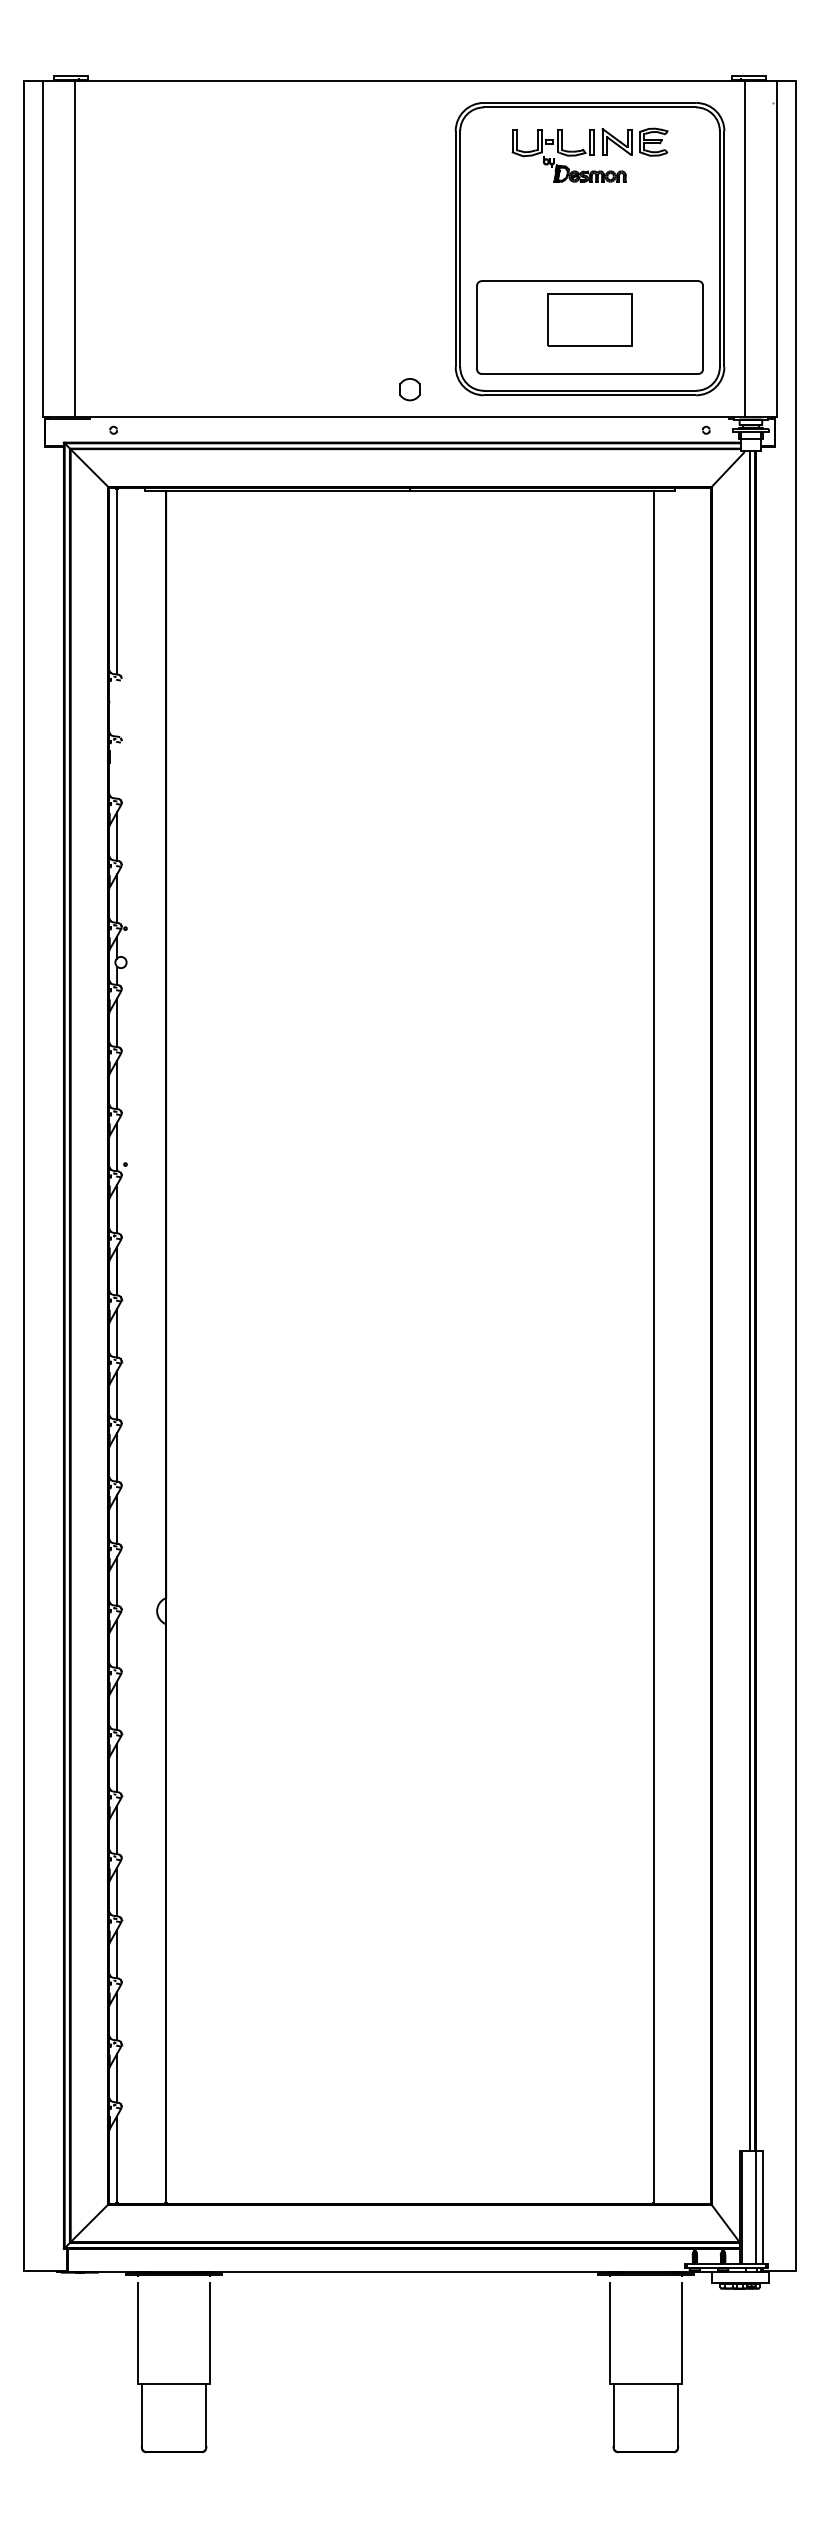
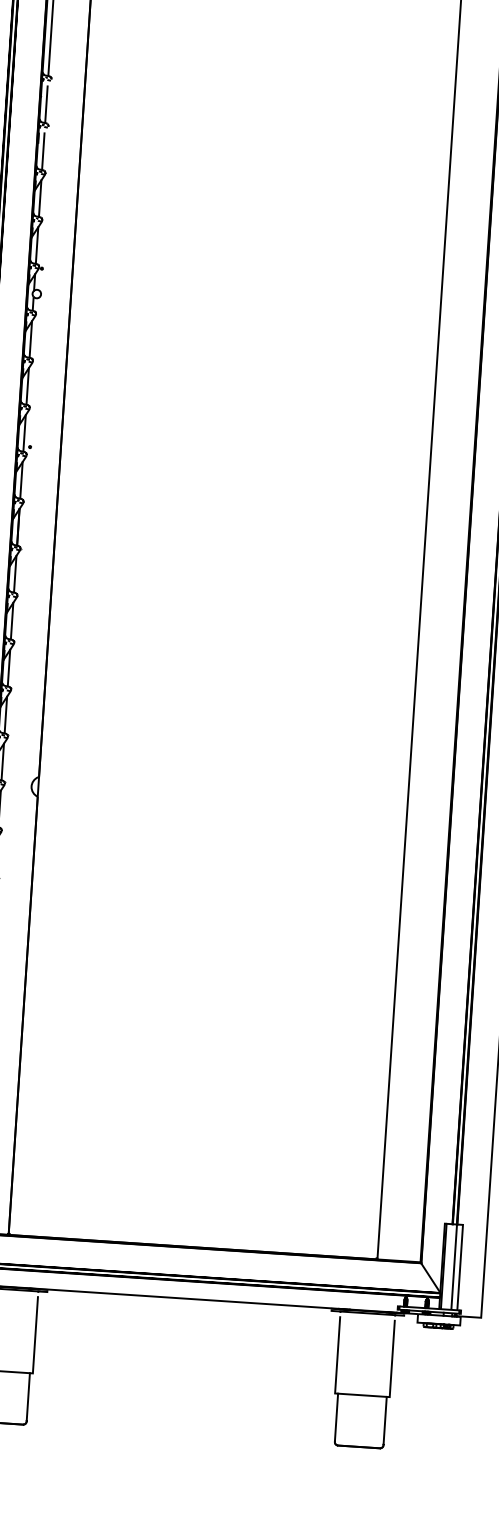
line: (117, 712) -> (46, 104), added
line: (117, 774) -> (43, 151), added

